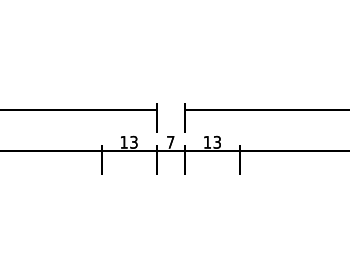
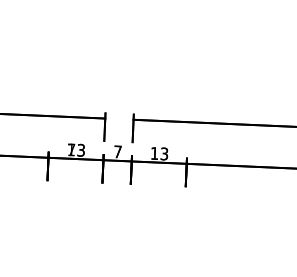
text: (123, 142) -> (70, 150), 13 -> 73

